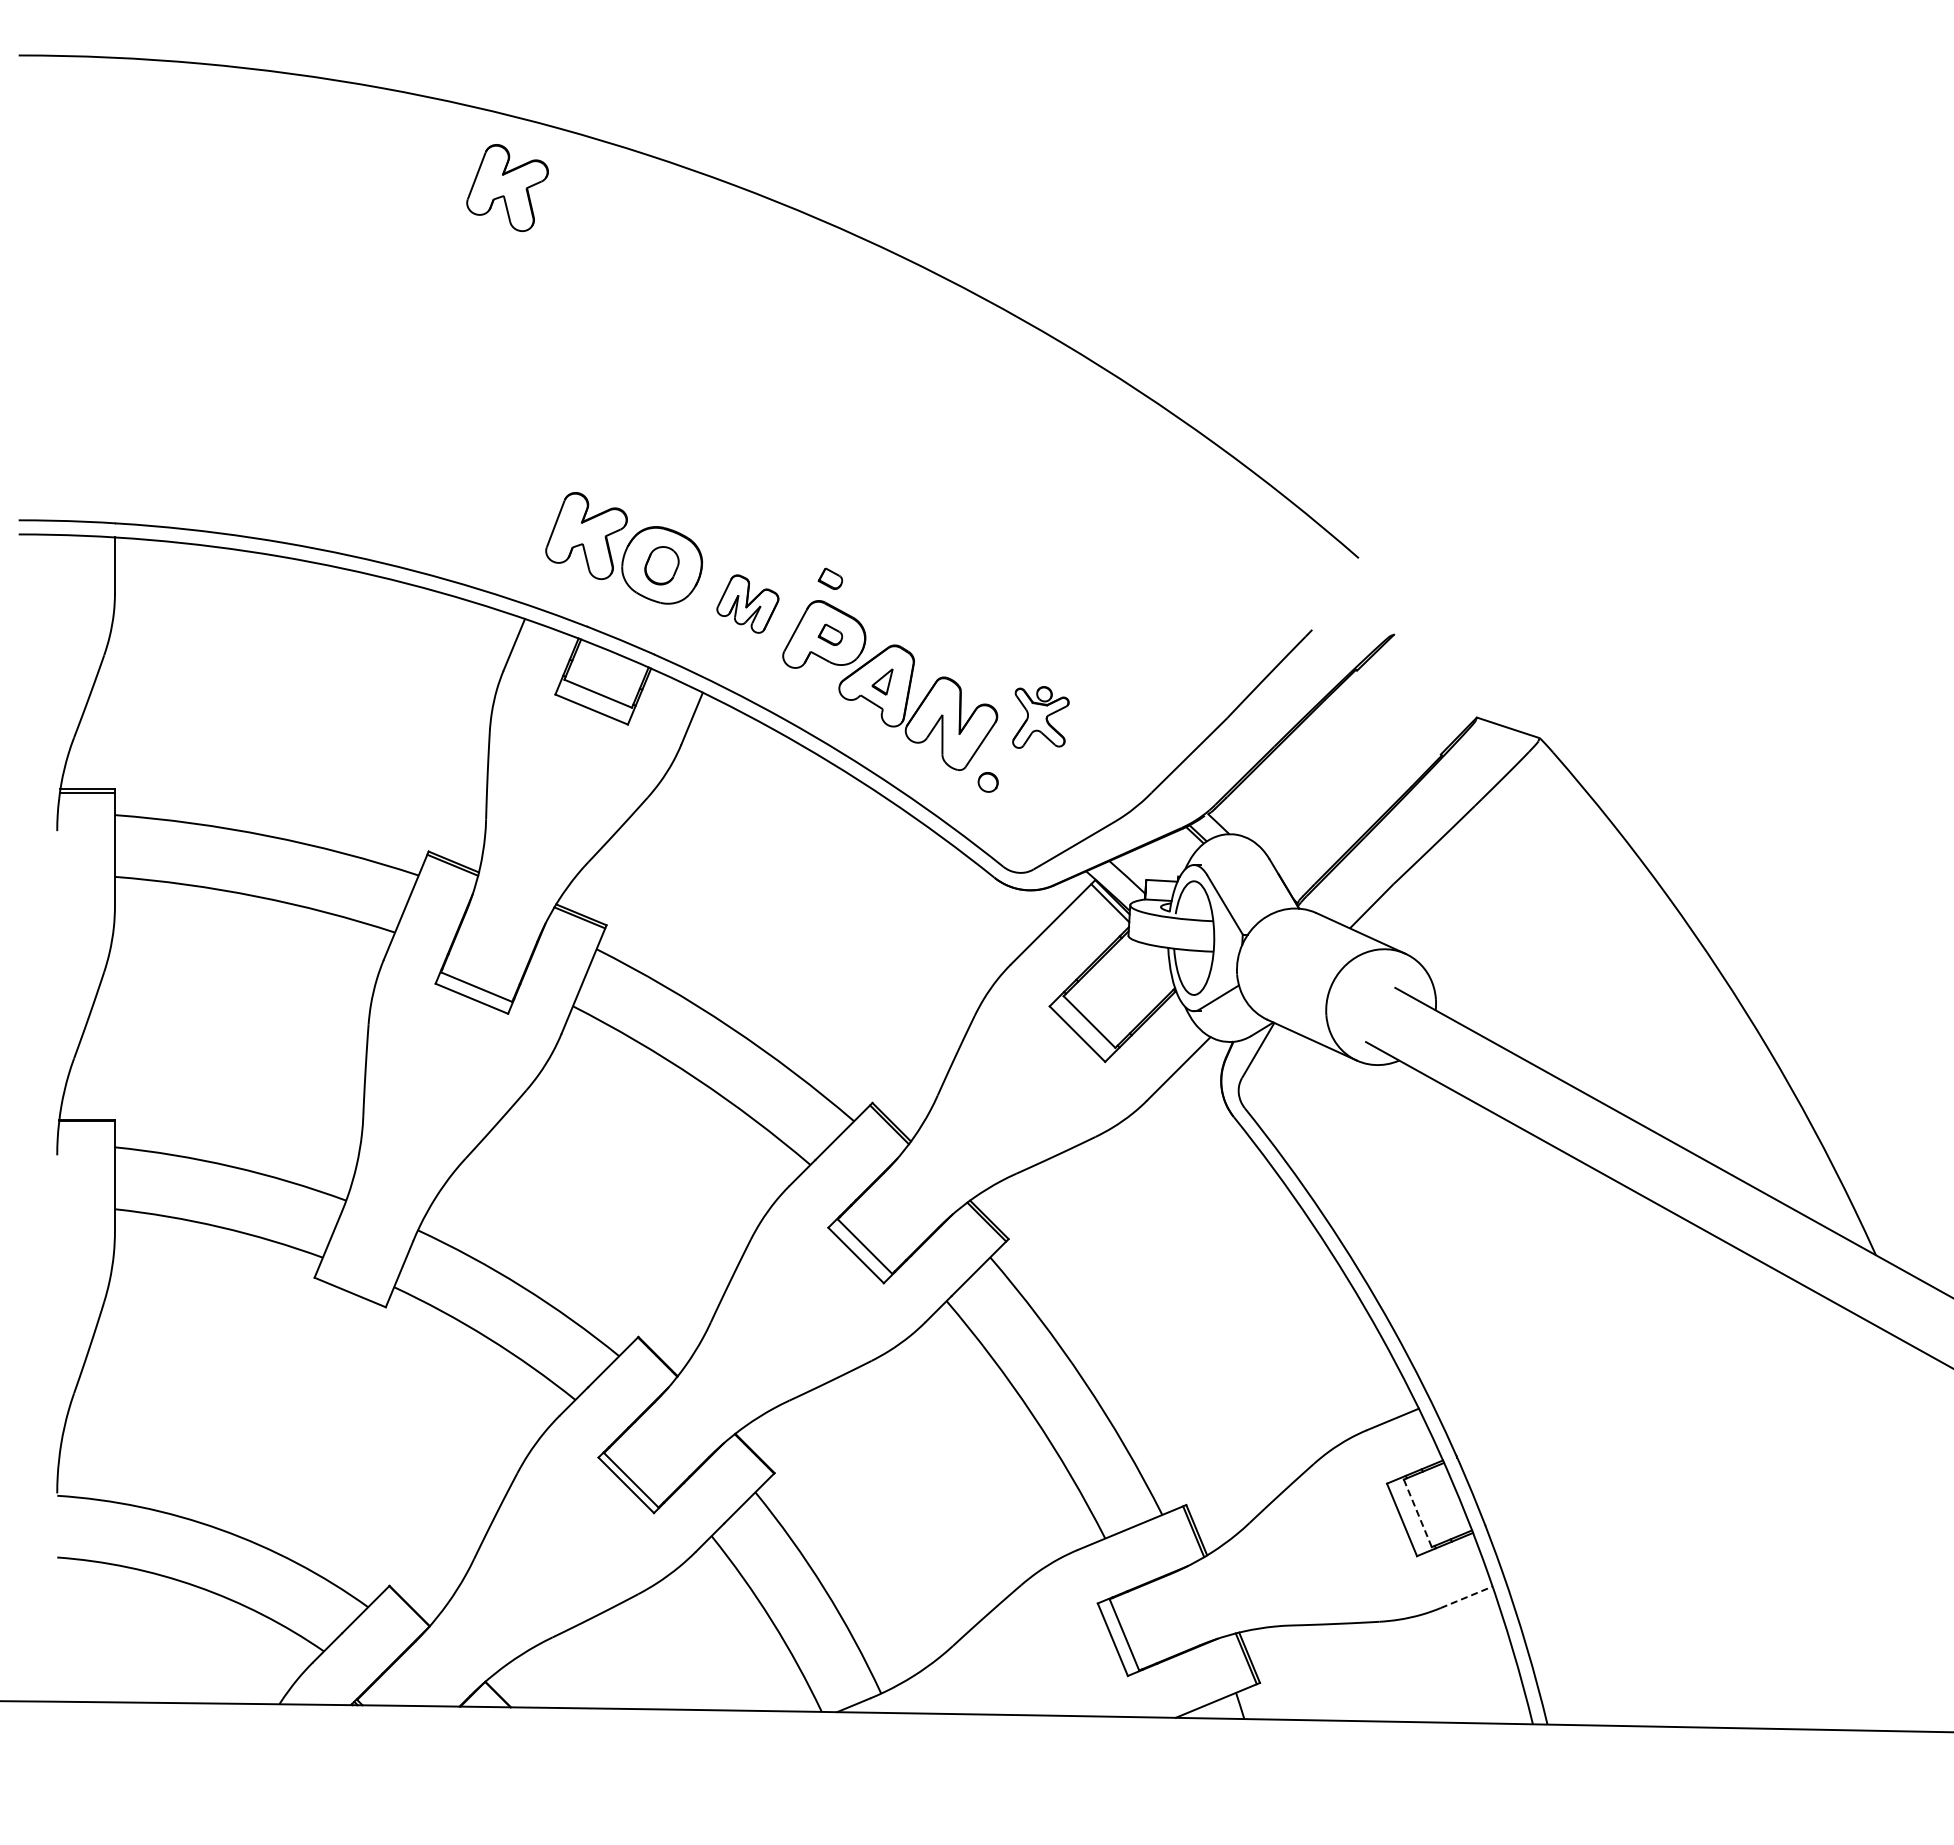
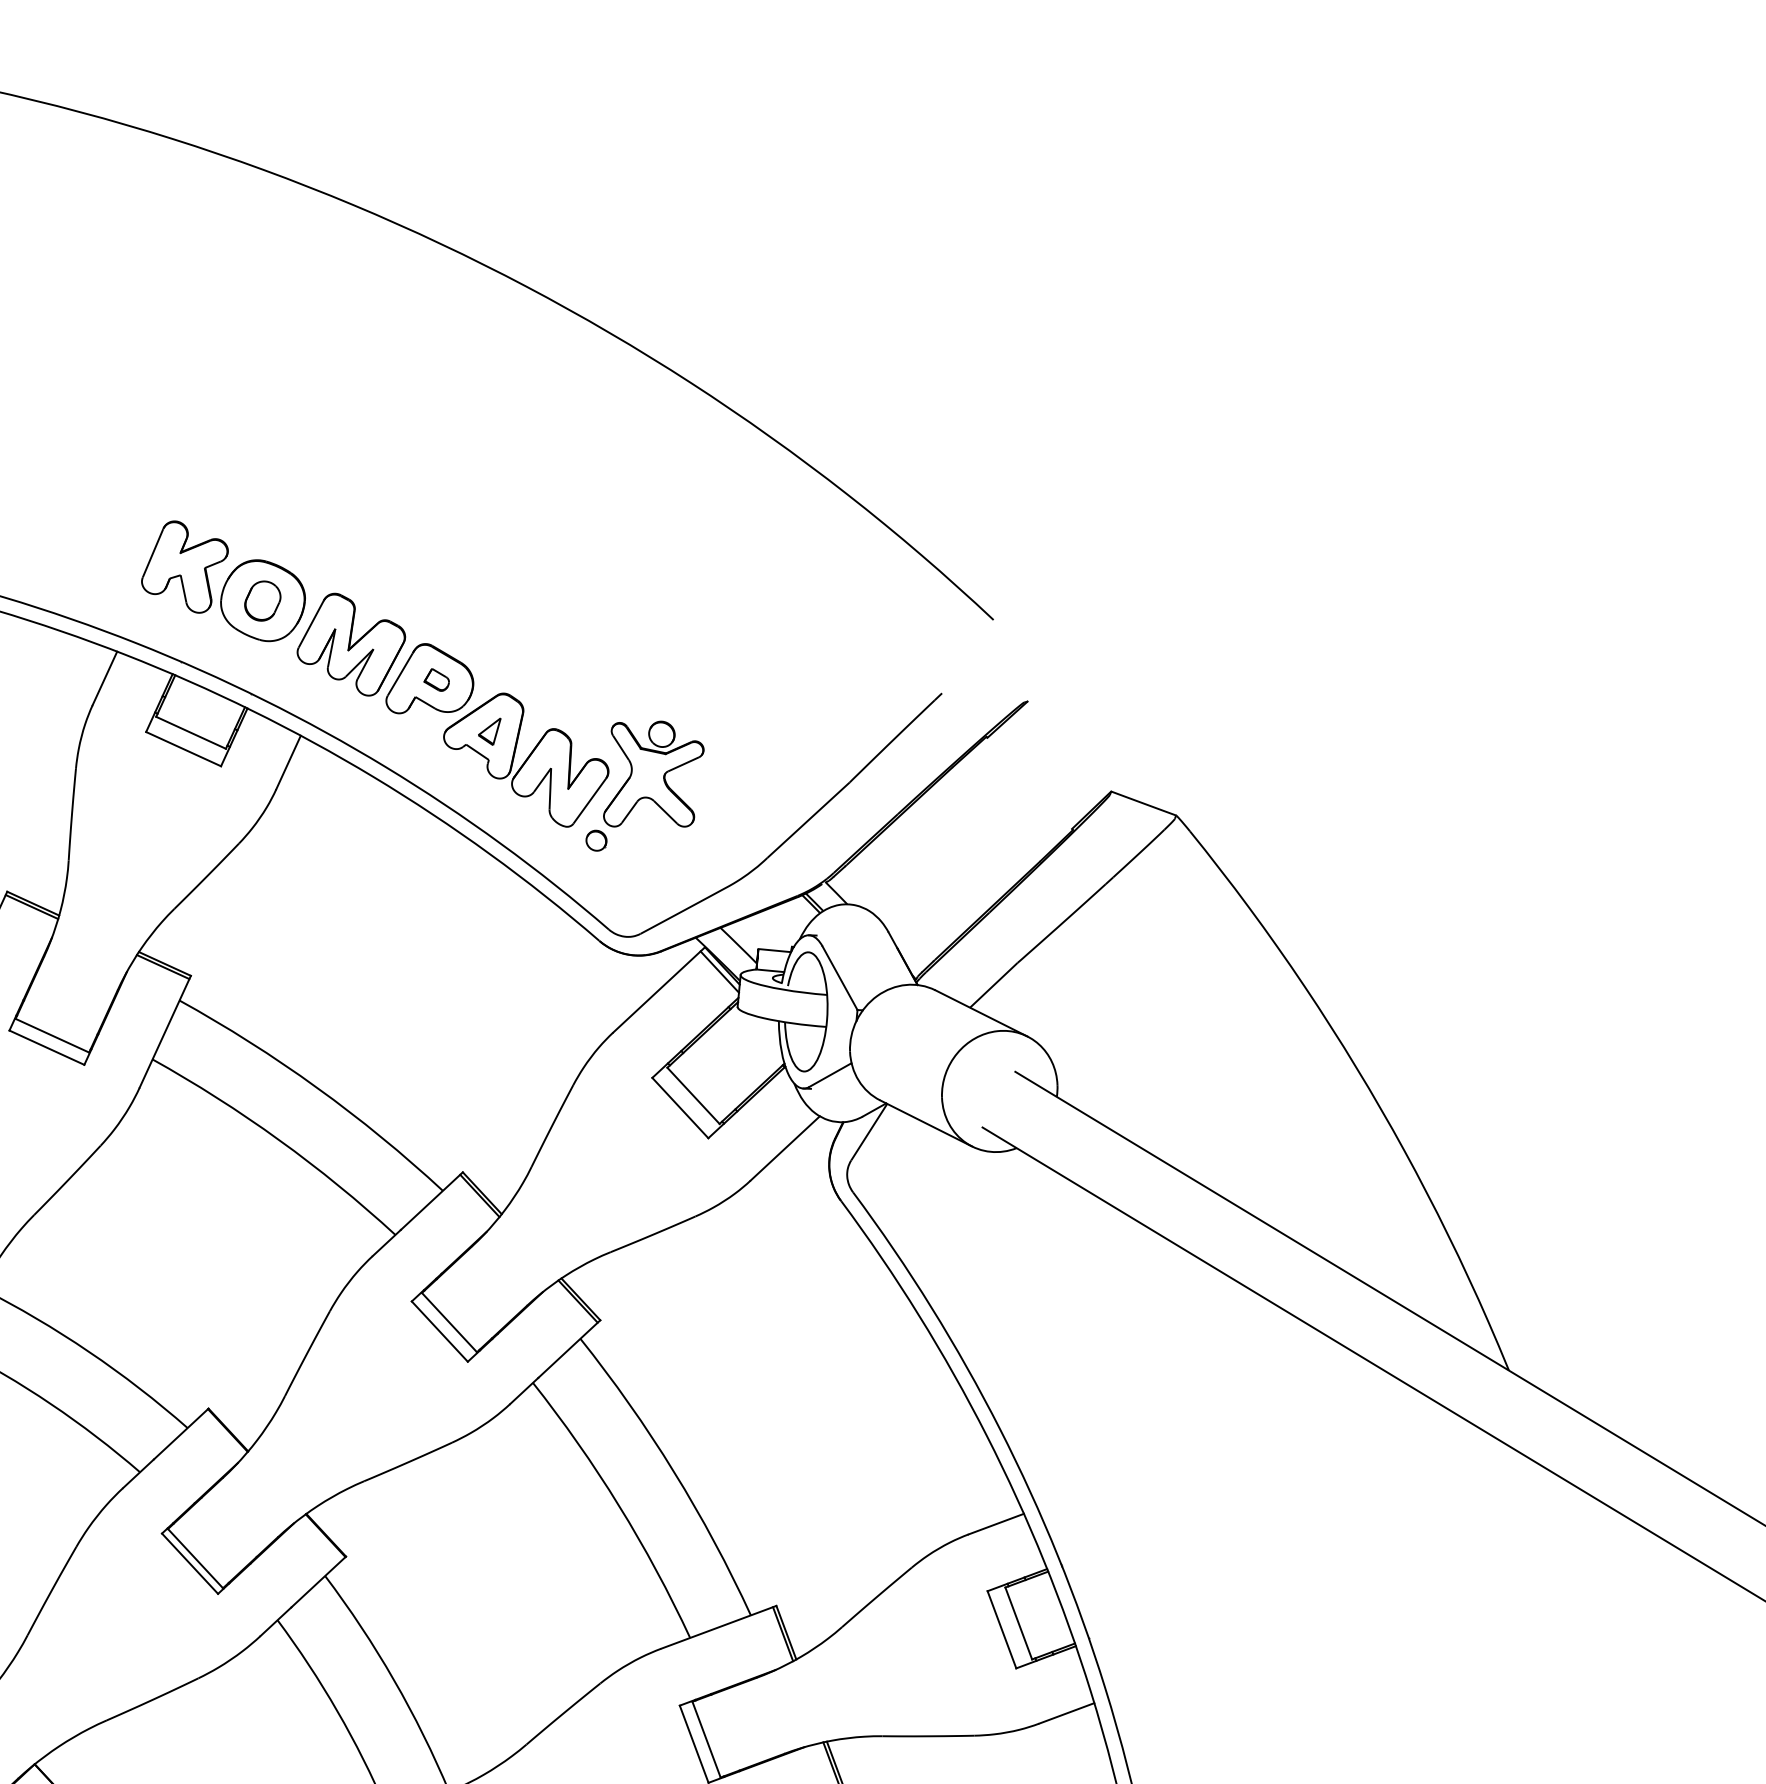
part: (507, 187) -> (115, 198), removed
part: (830, 578) -> (439, 620), removed
part: (747, 603) -> (351, 643), size x1.67
part: (1040, 717) -> (653, 774), size x1.67
line: (1417, 1513) -> (1018, 1623), dashed -> solid
line: (1467, 1597) -> (1067, 1713), dashed -> solid

